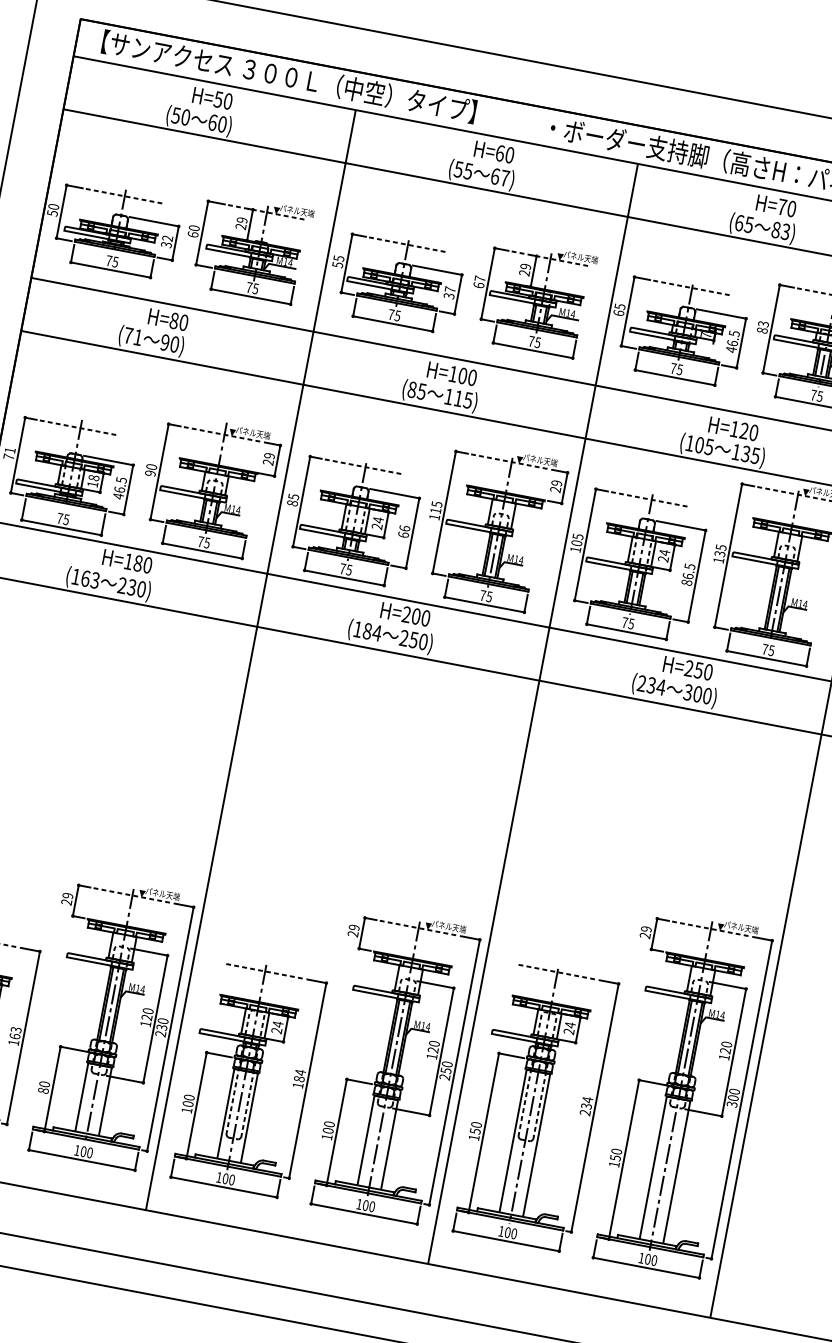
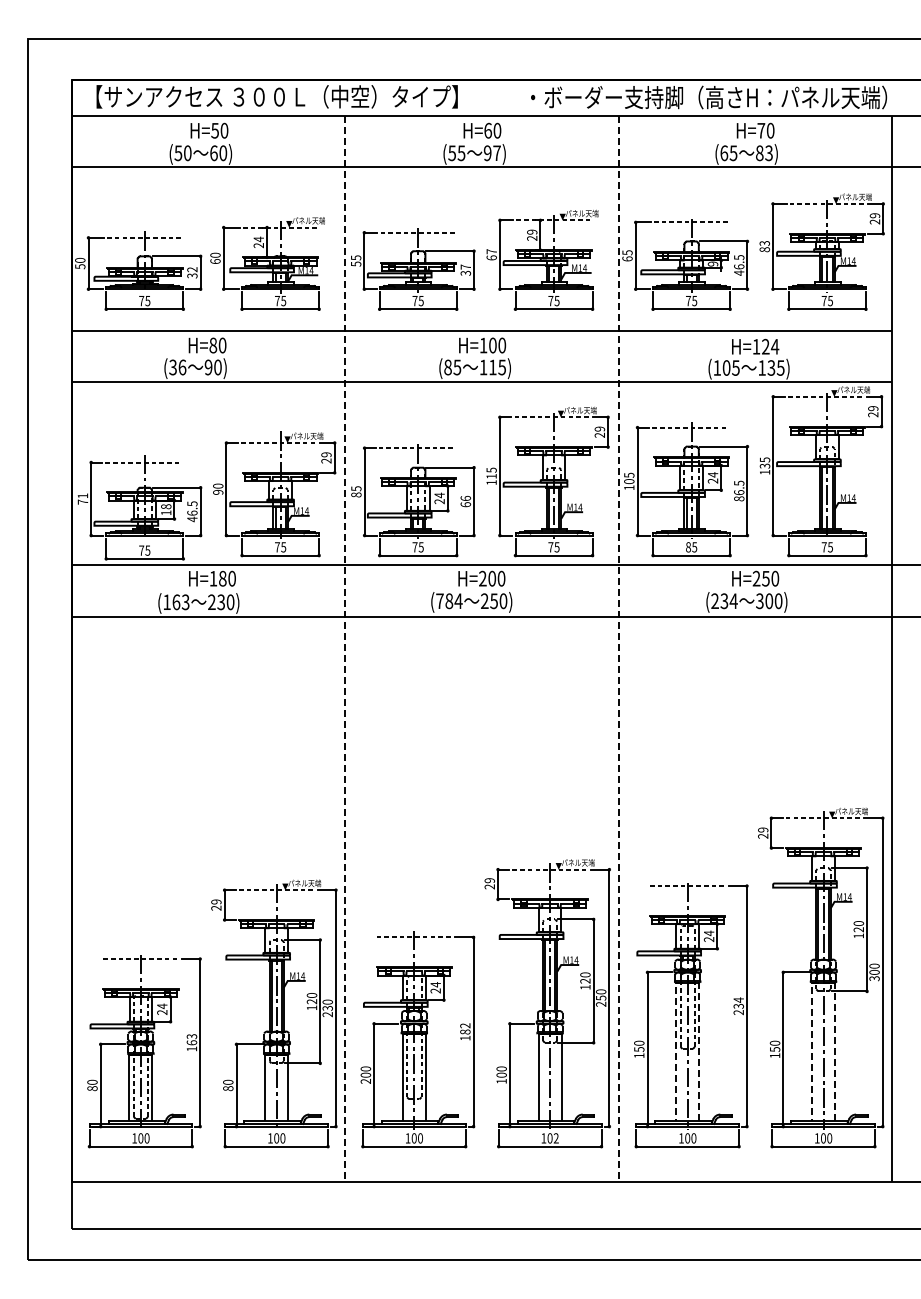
text: (495, 176) -> (487, 153), 67) -> 97)
text: (241, 220) -> (258, 239), 29 -> 24
text: (705, 334) -> (712, 263), 7 -> 9
text: (133, 336) -> (177, 367), (71 -> (36
text: (753, 432) -> (774, 346), H=120 -> H=124
text: (624, 622) -> (688, 547), 75 -> 85
text: (357, 628) -> (439, 600), (184 -> (784
line: (251, 659) -> (345, 648), solid -> dashed
line: (532, 713) -> (618, 648), solid -> dashed
line: (538, 1071) -> (687, 982), solid -> dashed
text: (300, 1072) -> (465, 1025), 184 -> 182
line: (678, 1098) -> (823, 982), solid -> dashed
text: (186, 1109) -> (365, 1080), 100 -> 200
text: (371, 1206) -> (555, 1138), 100 -> 102

